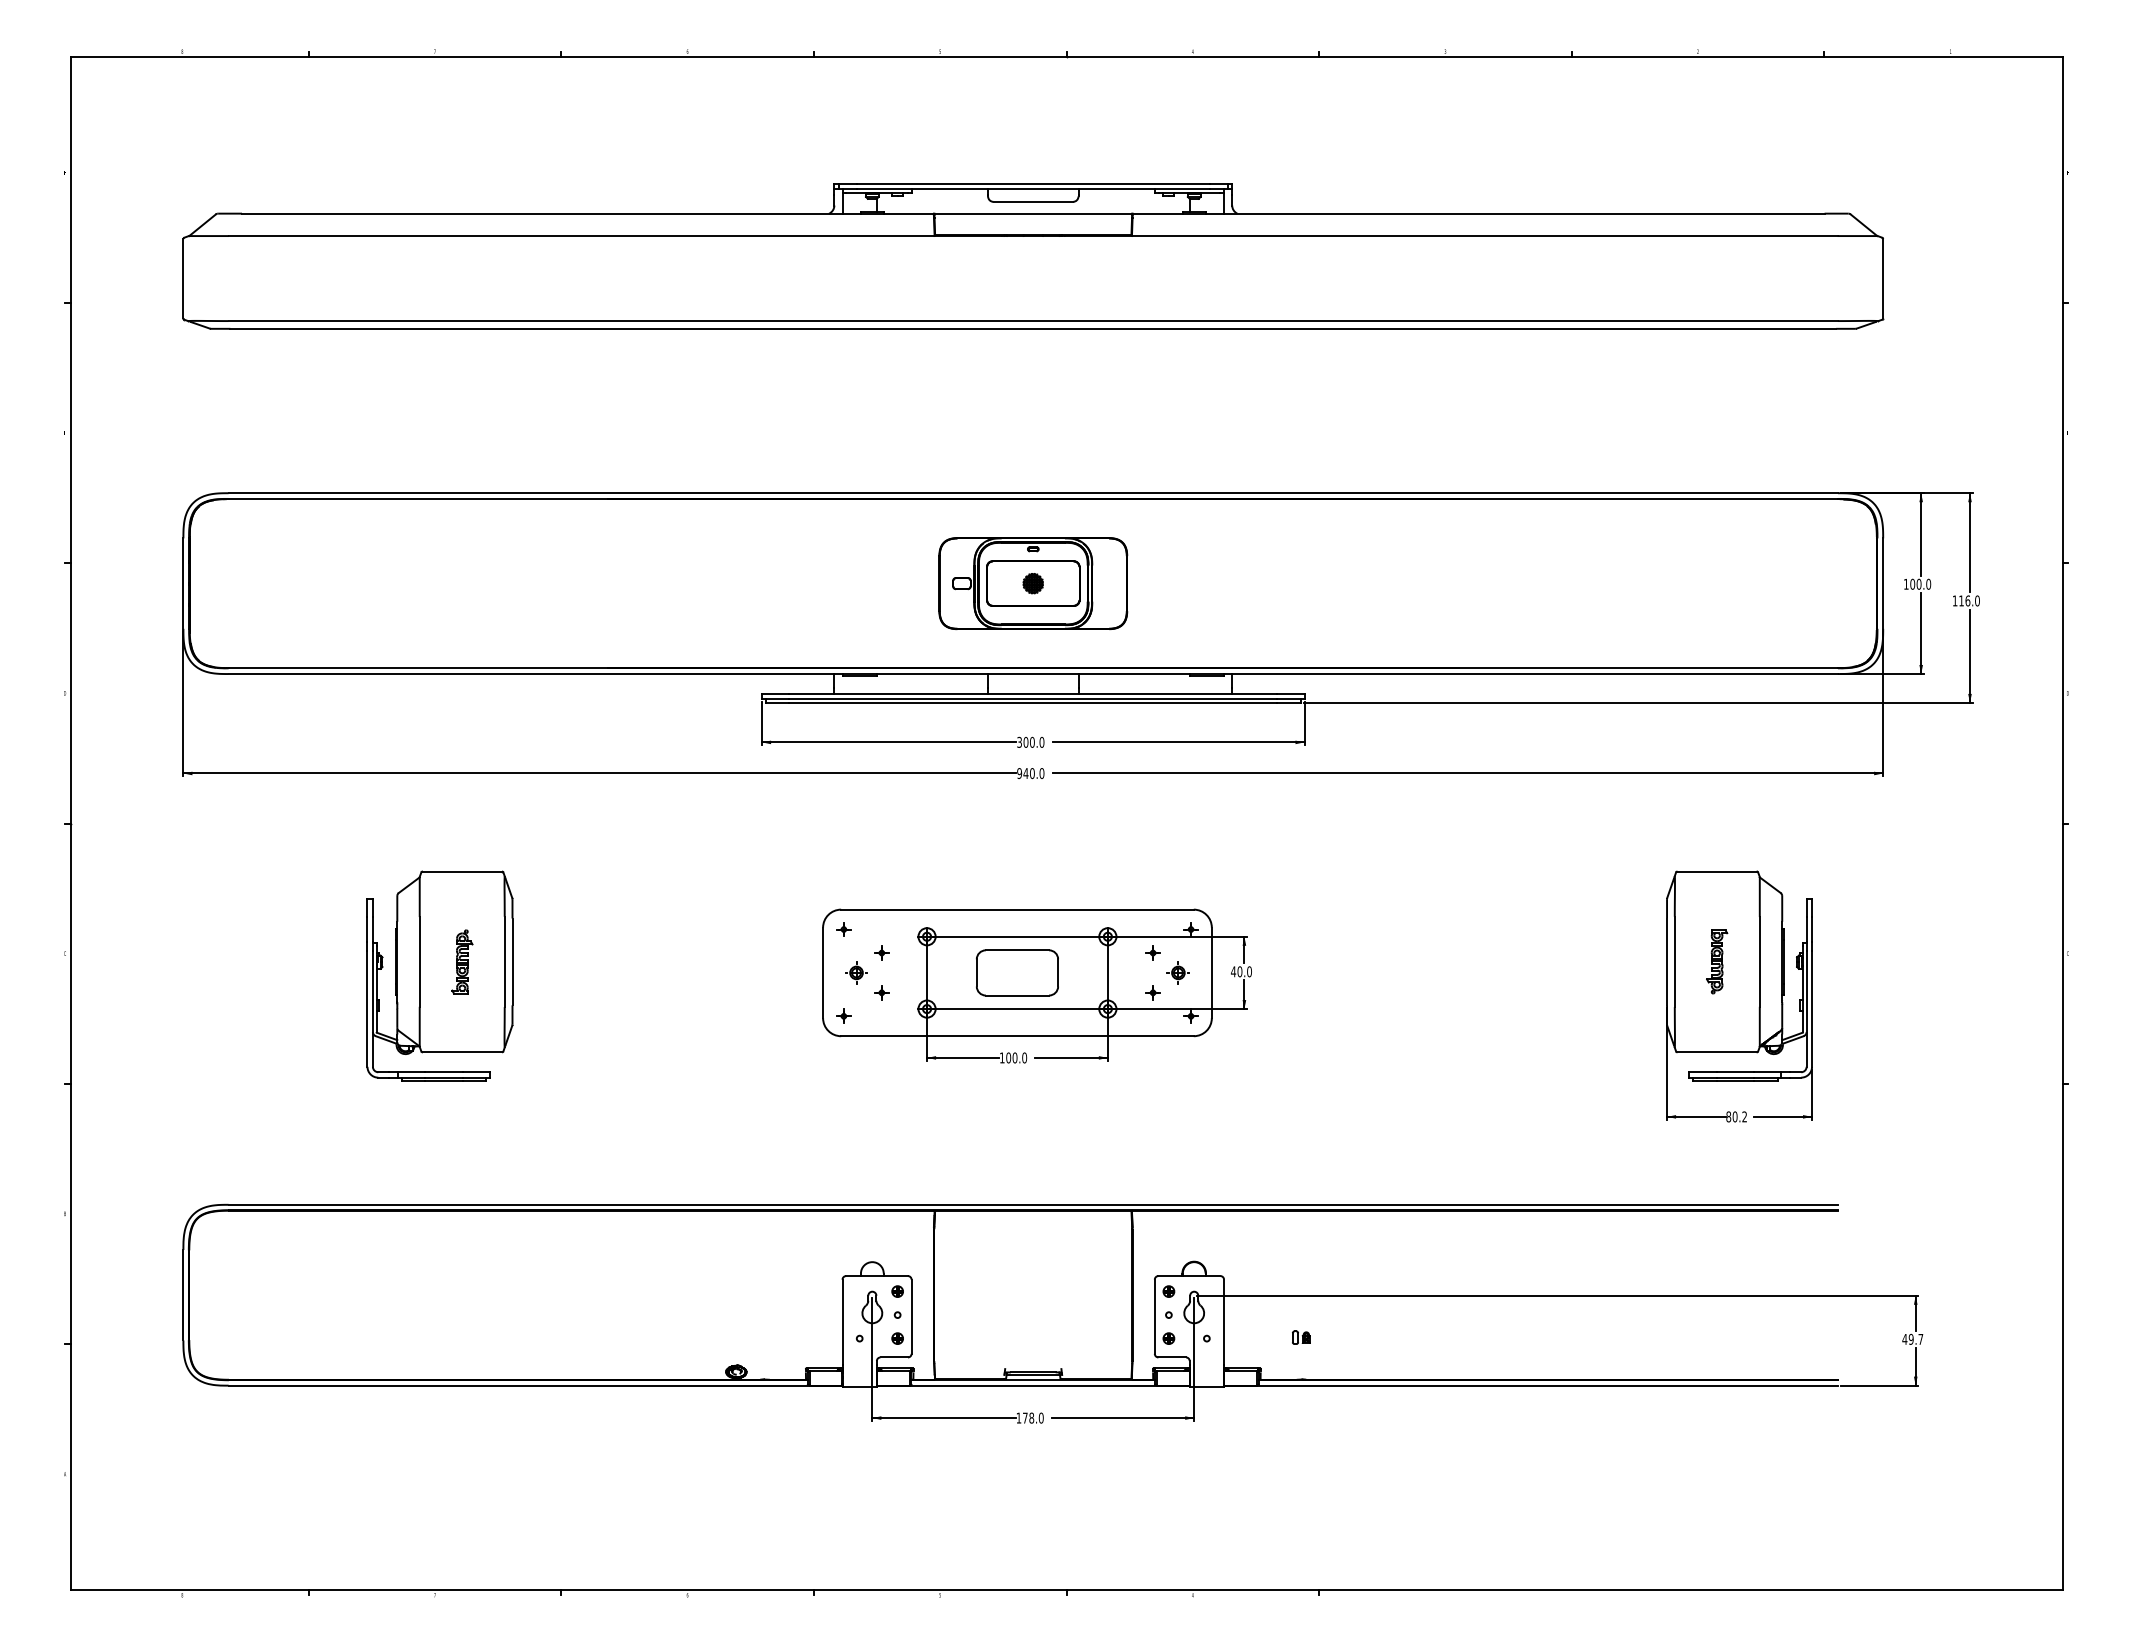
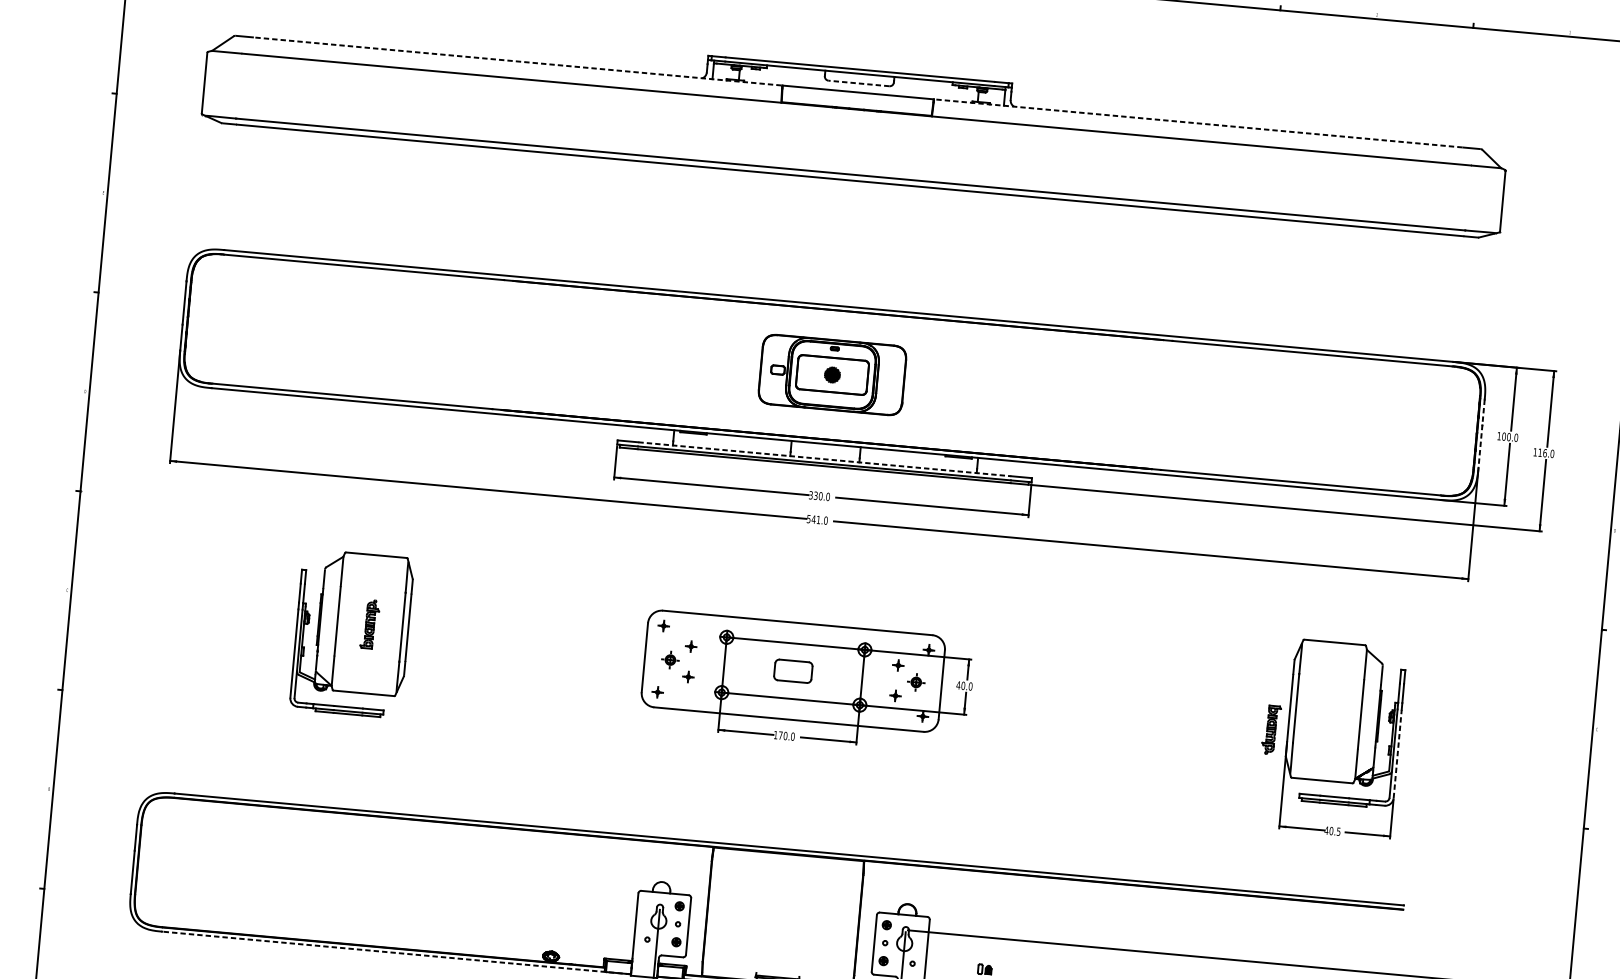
line: (1033, 201) -> (859, 83), solid -> dashed
line: (586, 213) -> (516, 61), solid -> dashed
line: (1478, 213) -> (1198, 123), solid -> dashed
line: (1883, 584) -> (1481, 434), solid -> dashed
line: (1033, 693) -> (825, 458), solid -> dashed
text: (1025, 742) -> (815, 495), 300.0 -> 330.0
text: (1025, 773) -> (813, 519), 940.0 -> 541.0
part: (1717, 961) -> (1271, 729), moved
part: (1017, 972) -> (793, 670), size x0.6
line: (1812, 1008) -> (1398, 753), solid -> dashed
text: (1008, 1057) -> (780, 735), 100.0 -> 170.0
text: (1736, 1116) -> (1332, 830), 80.2 -> 40.5
line: (535, 1385) -> (396, 952), solid -> dashed

